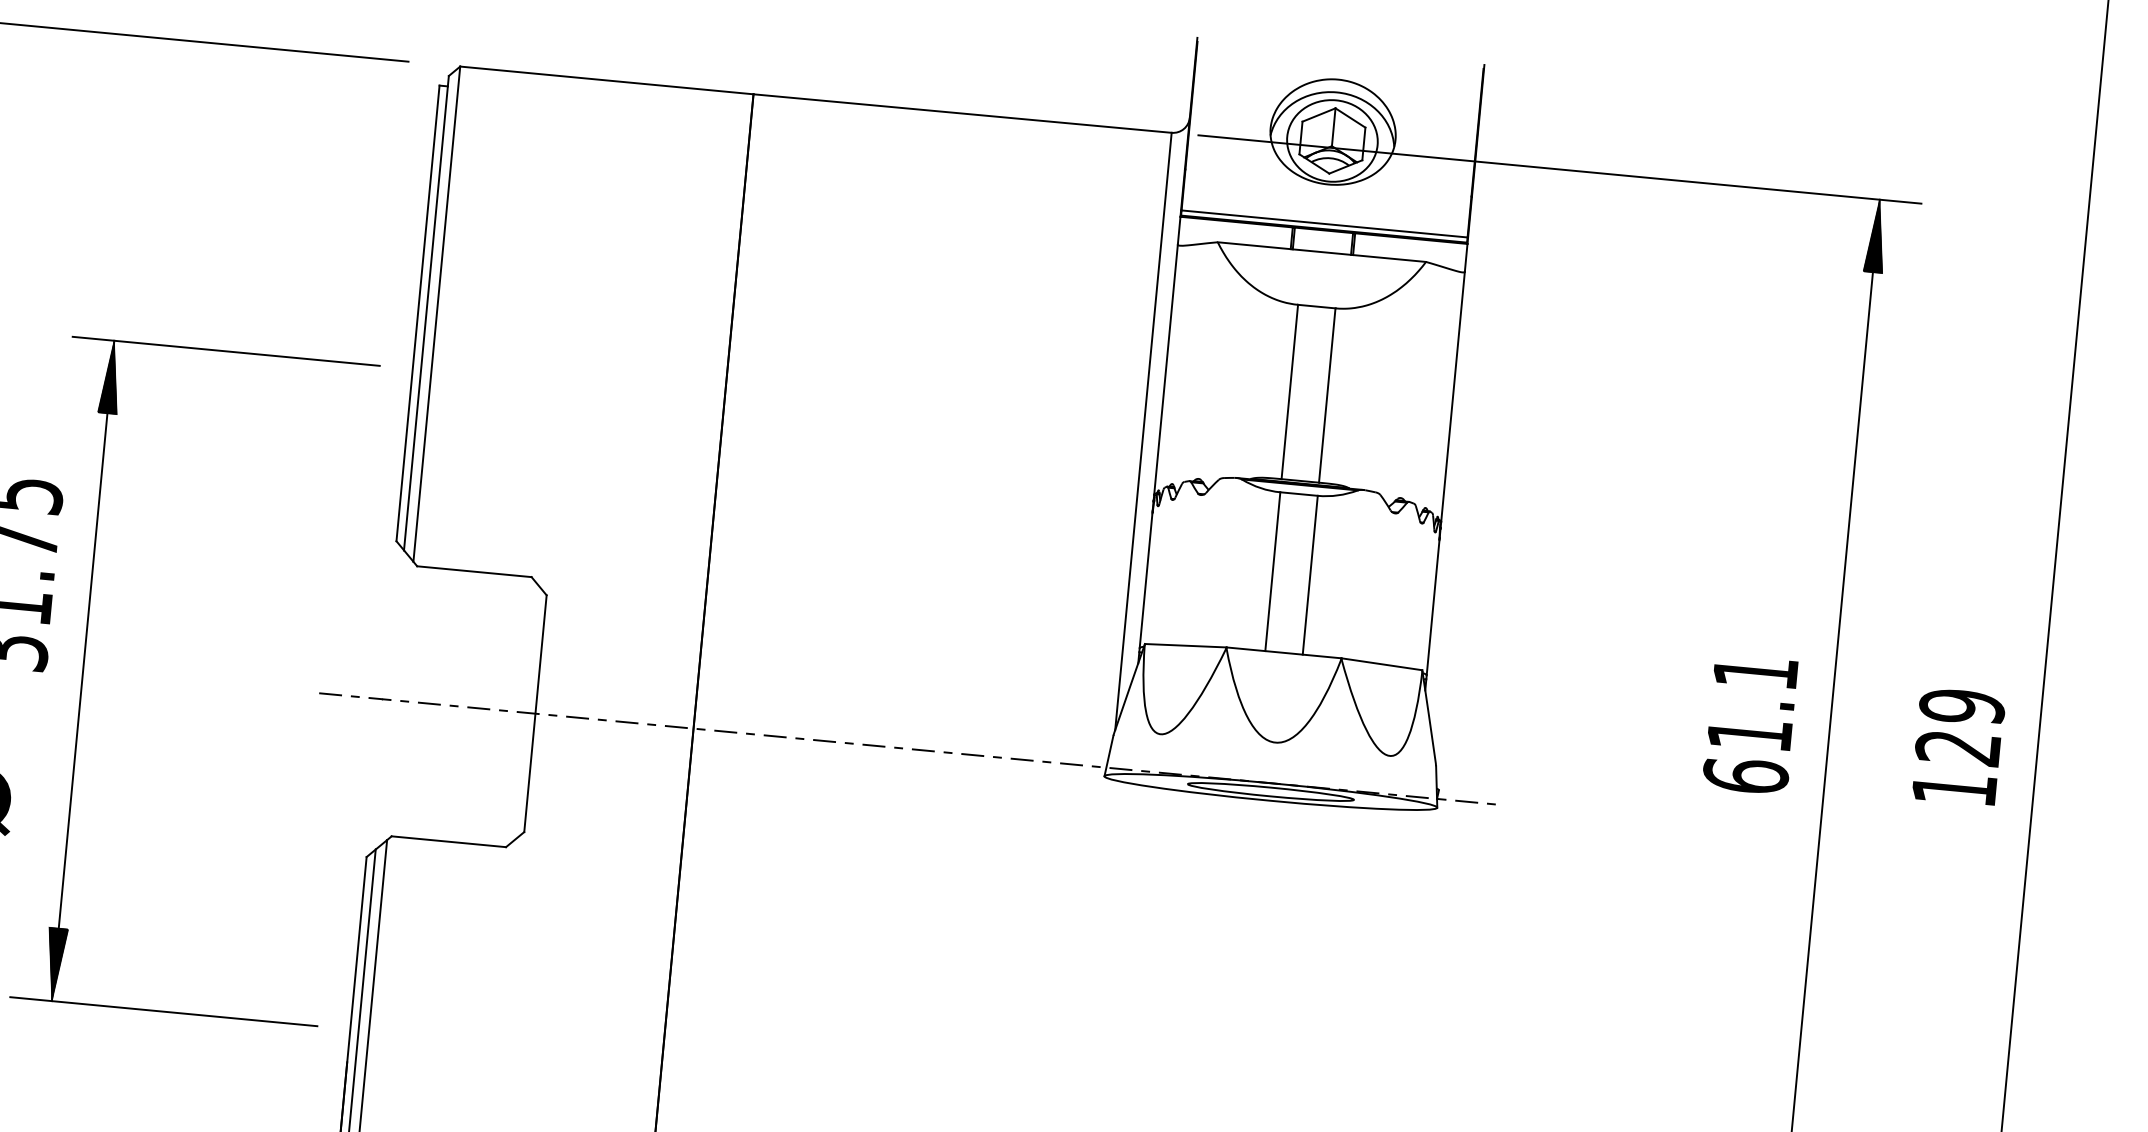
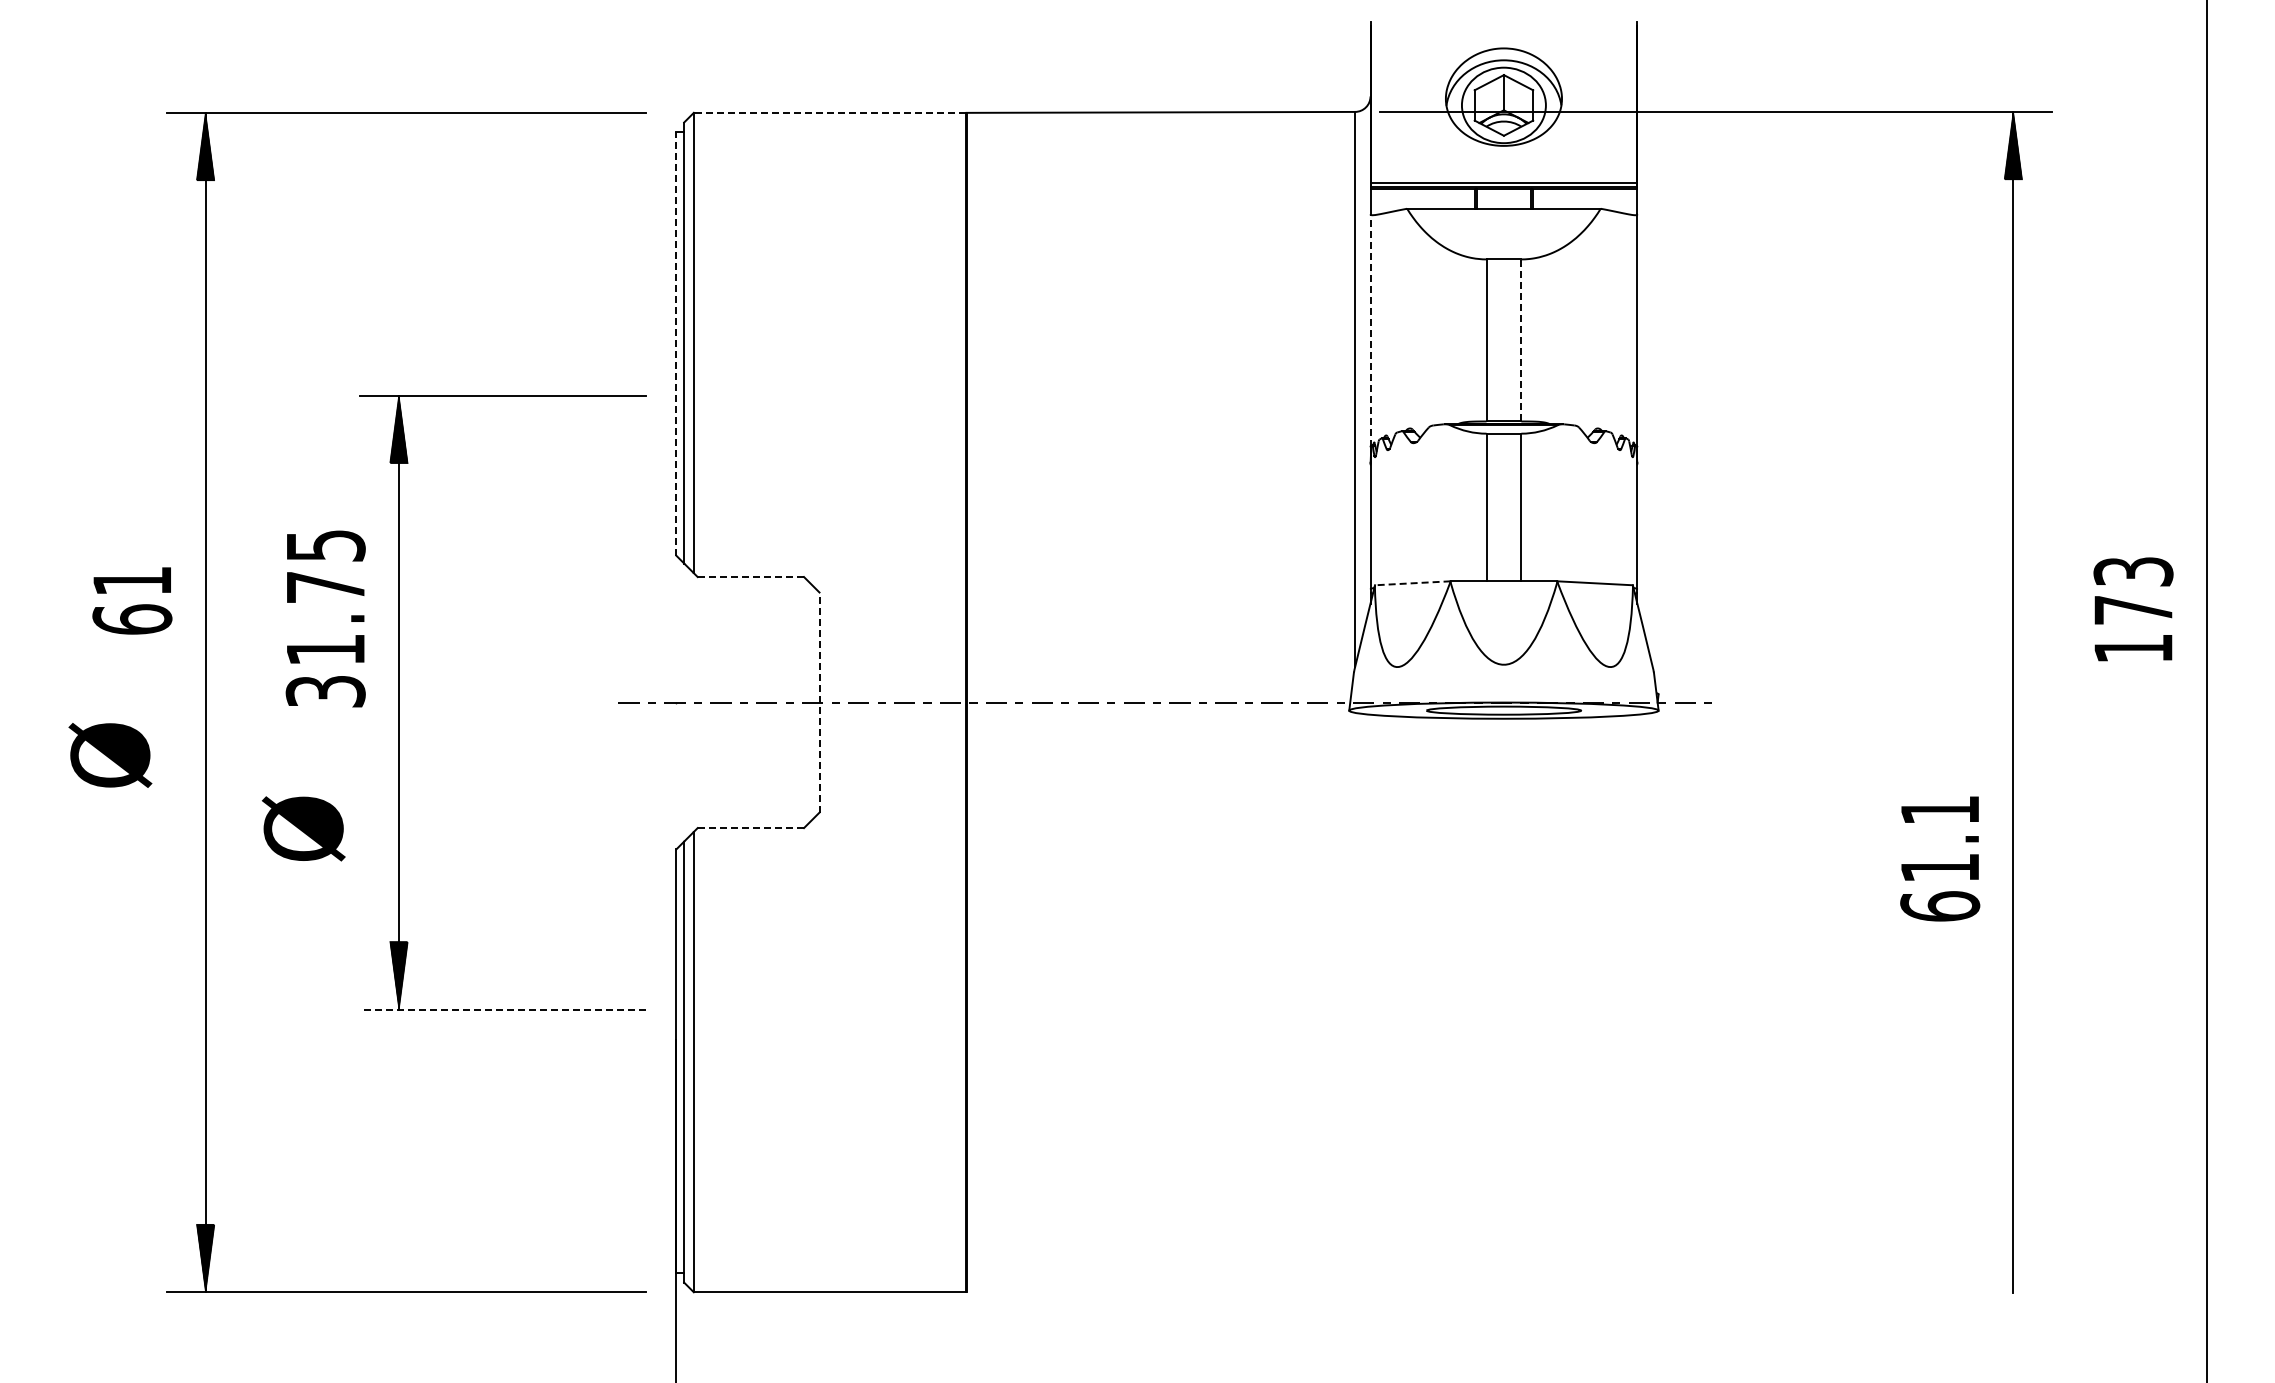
line: (606, 79) -> (829, 112), solid -> dashed
line: (418, 312) -> (676, 343), solid -> dashed
line: (1166, 369) -> (1370, 330), solid -> dashed
line: (1327, 394) -> (1521, 339), solid -> dashed
line: (475, 572) -> (751, 577), solid -> dashed
line: (1185, 645) -> (1412, 583), solid -> dashed
line: (535, 713) -> (819, 702), solid -> dashed
text: (1751, 724) -> (1940, 858), moved
text: (1960, 726) -> (2133, 590), 129 -> 173
line: (448, 842) -> (750, 828), solid -> dashed
line: (164, 1011) -> (503, 1009), solid -> dashed

